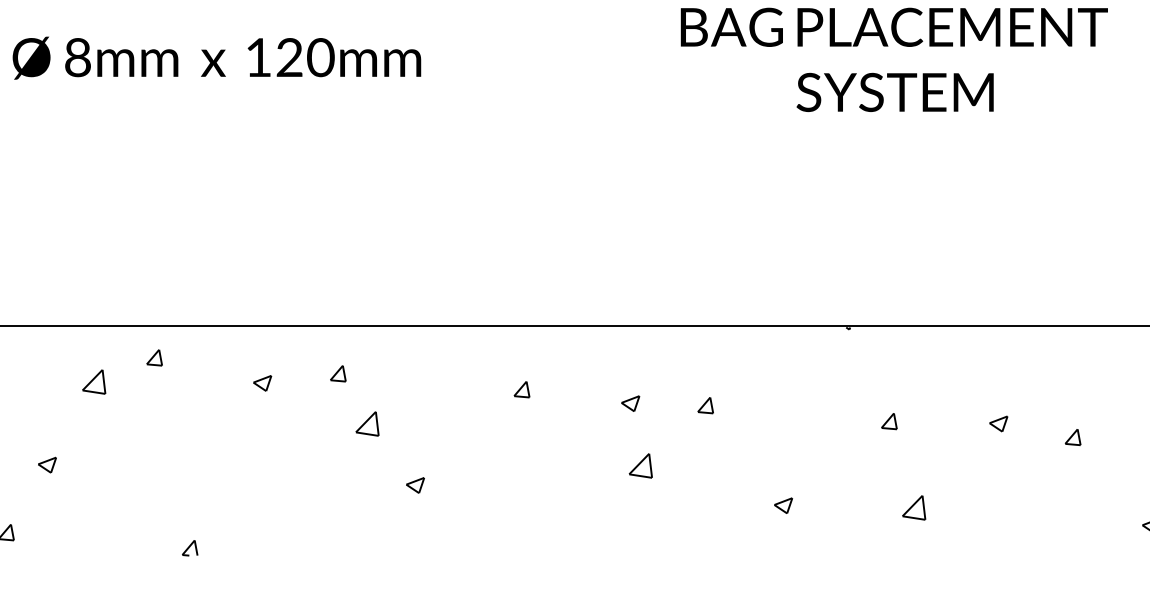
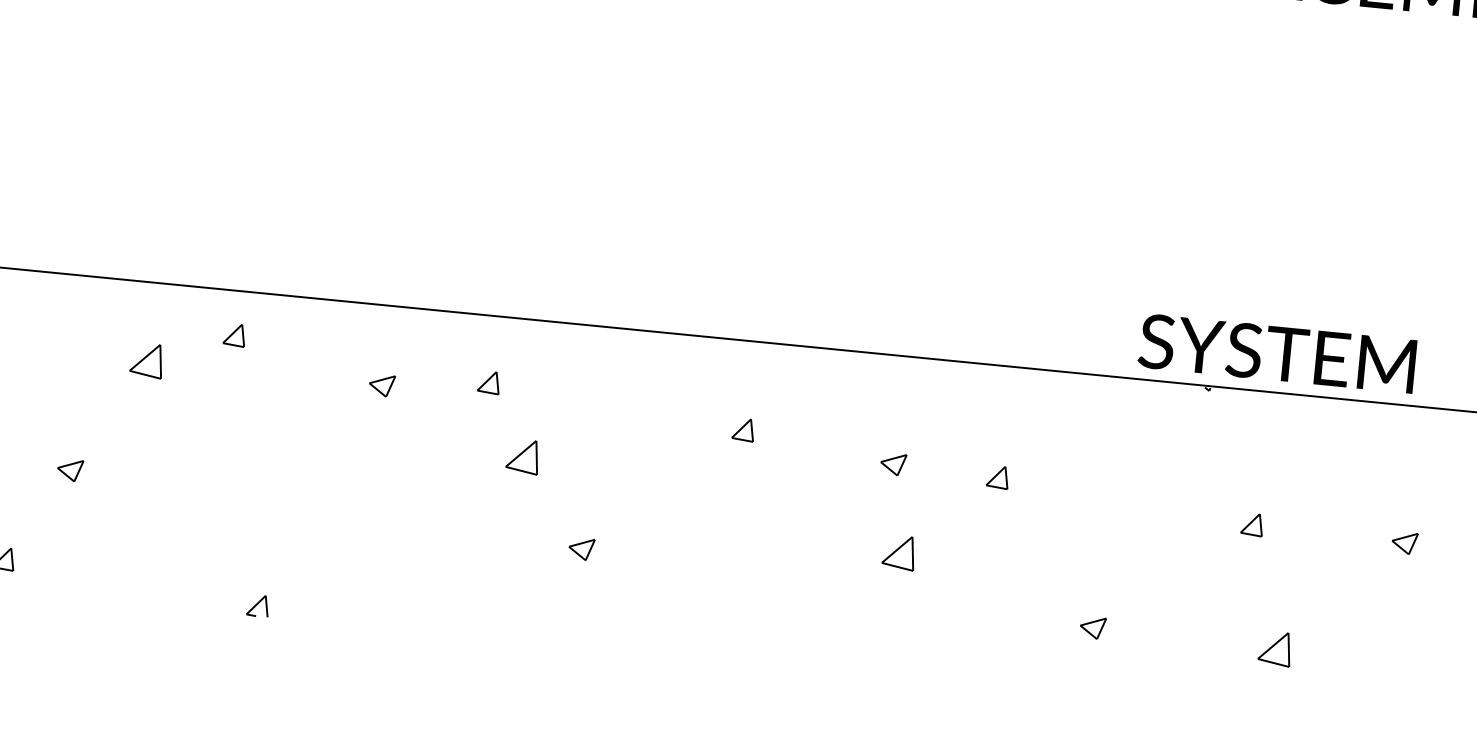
text: (894, 91) -> (1276, 352), moved

